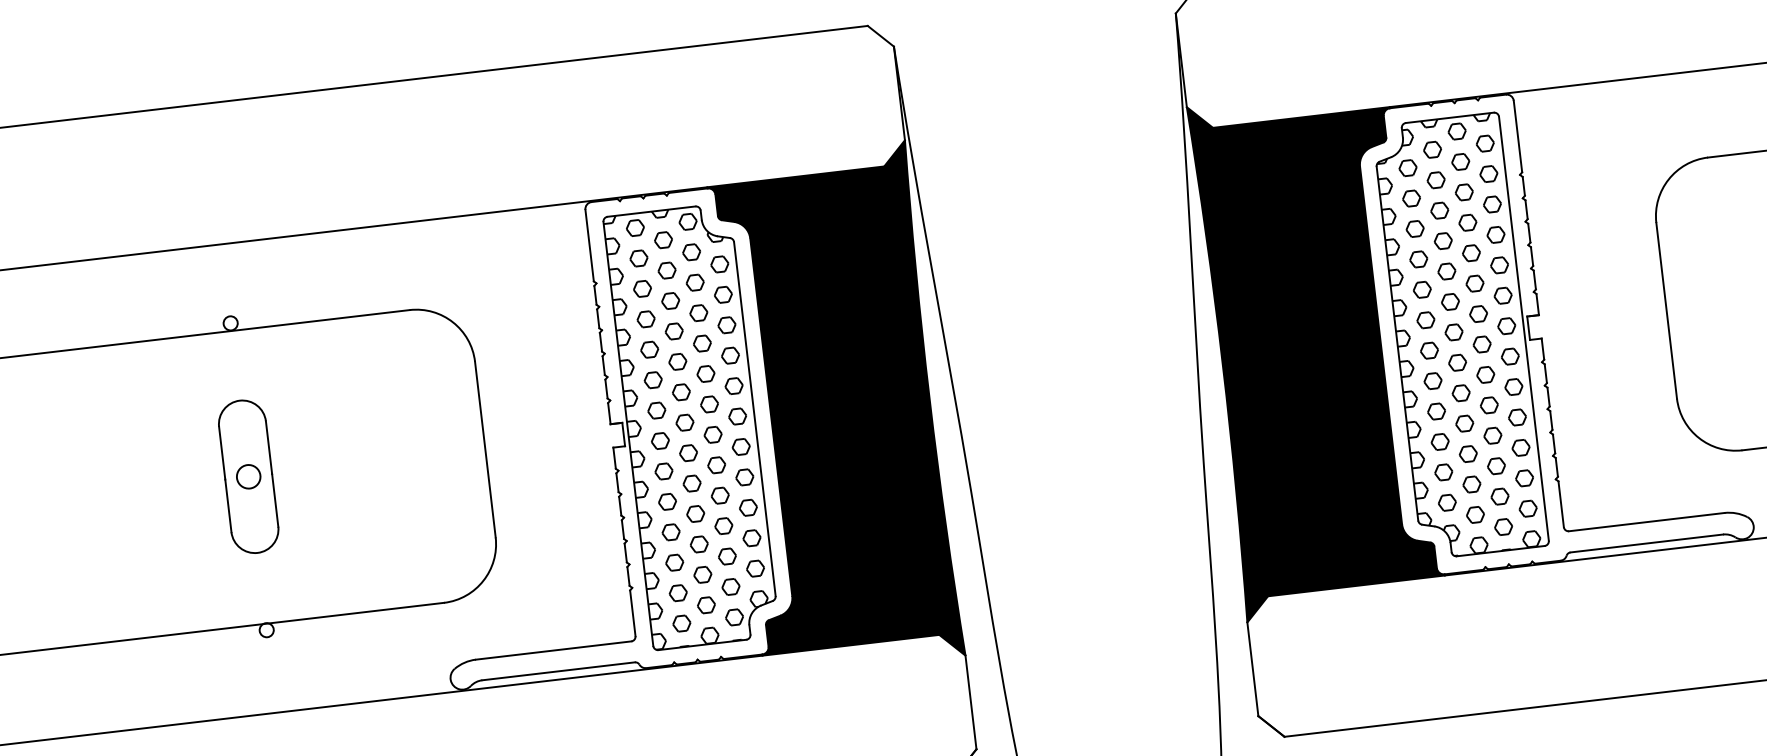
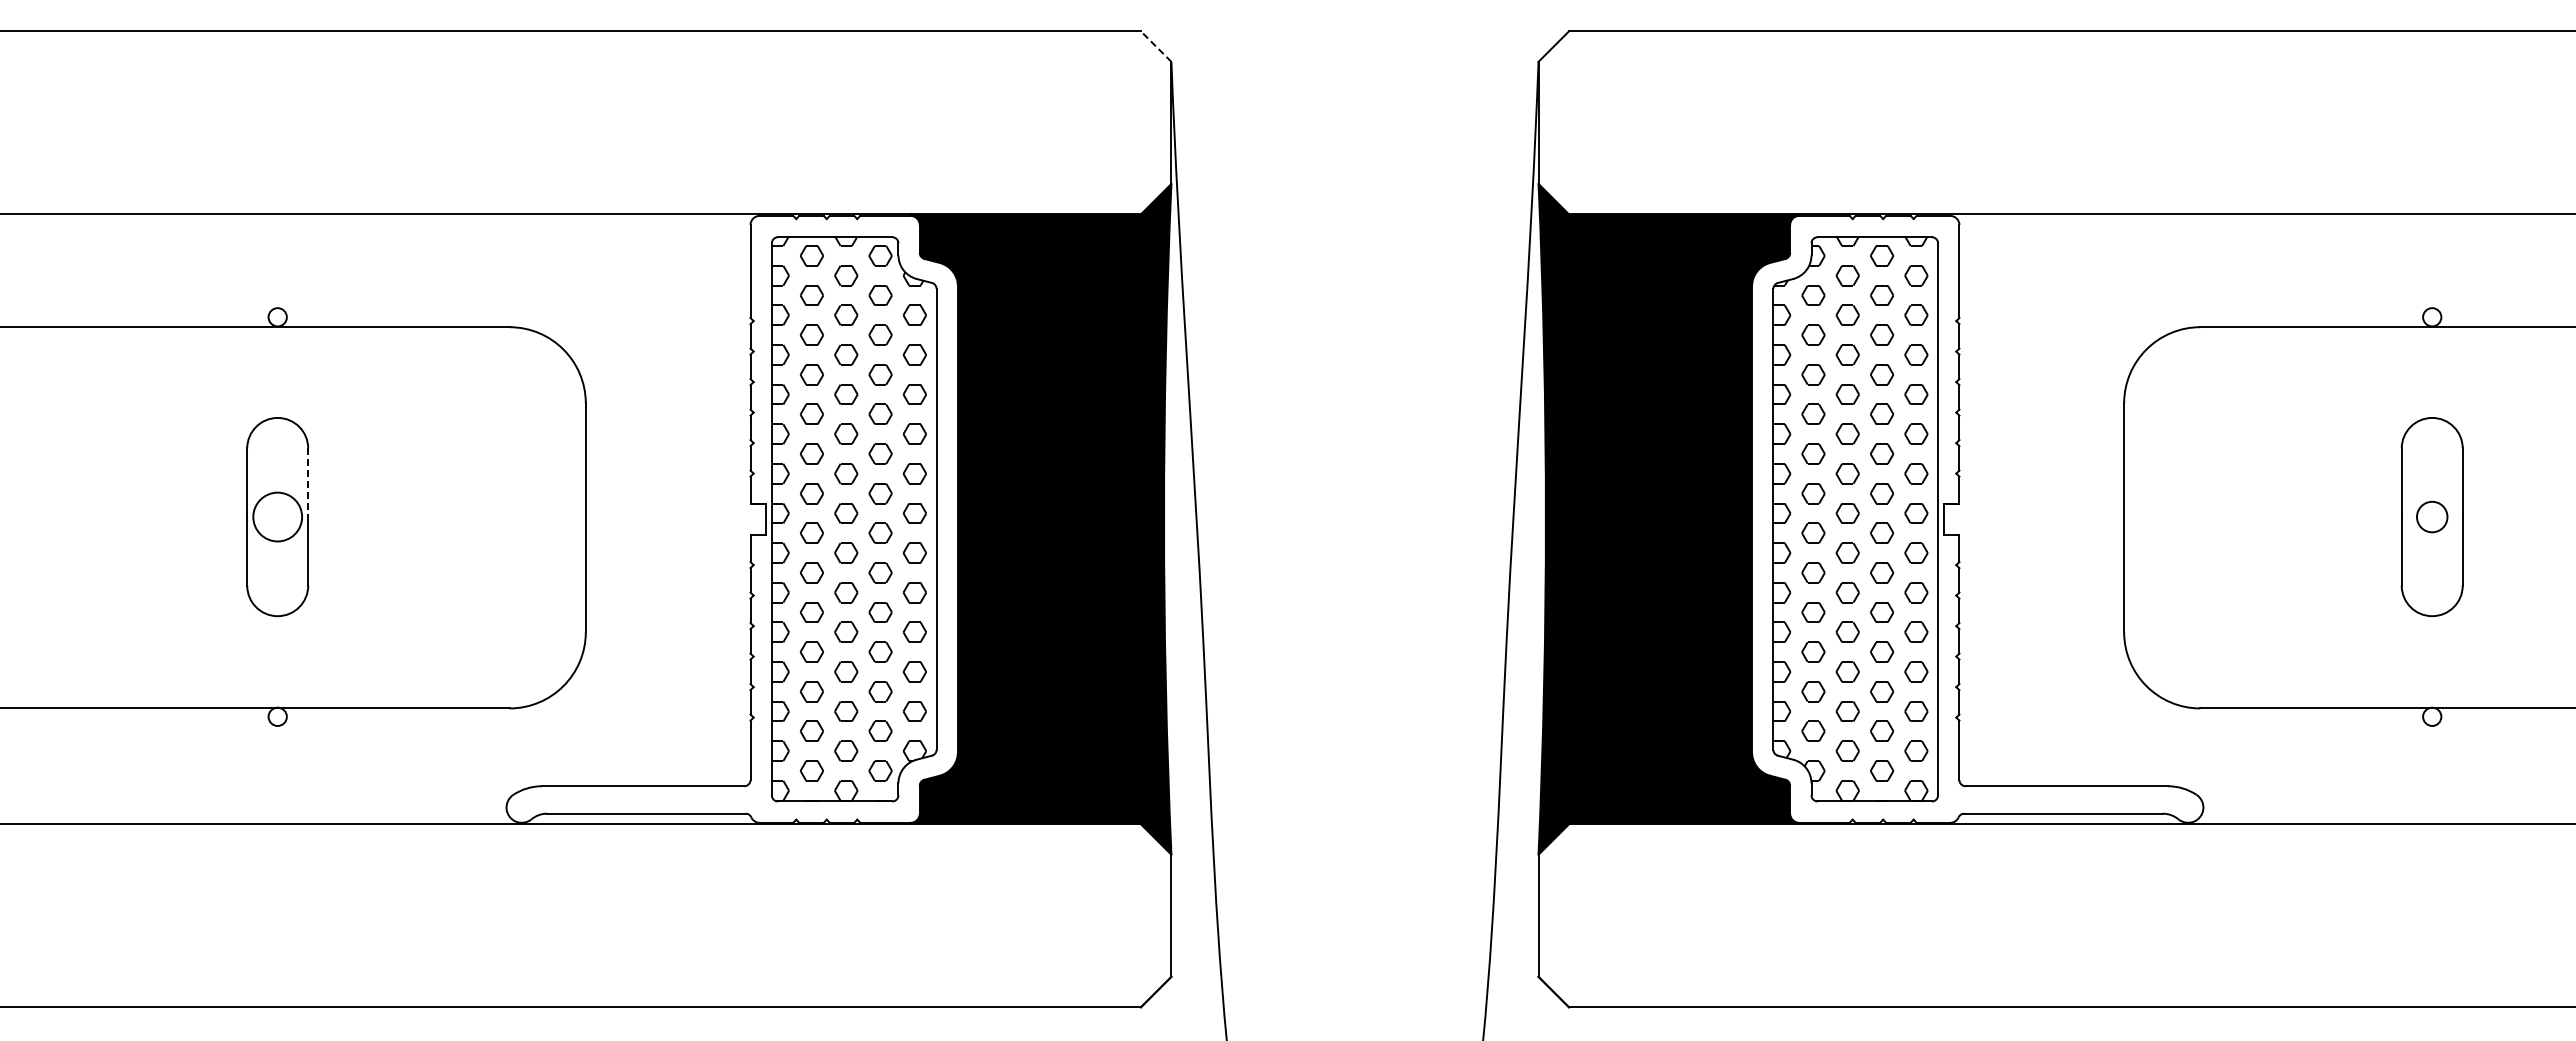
line: (881, 36) -> (1156, 46), solid -> dashed
line: (269, 448) -> (308, 483), solid -> dashed
circle: (248, 476) -> (277, 516), size x1.6

